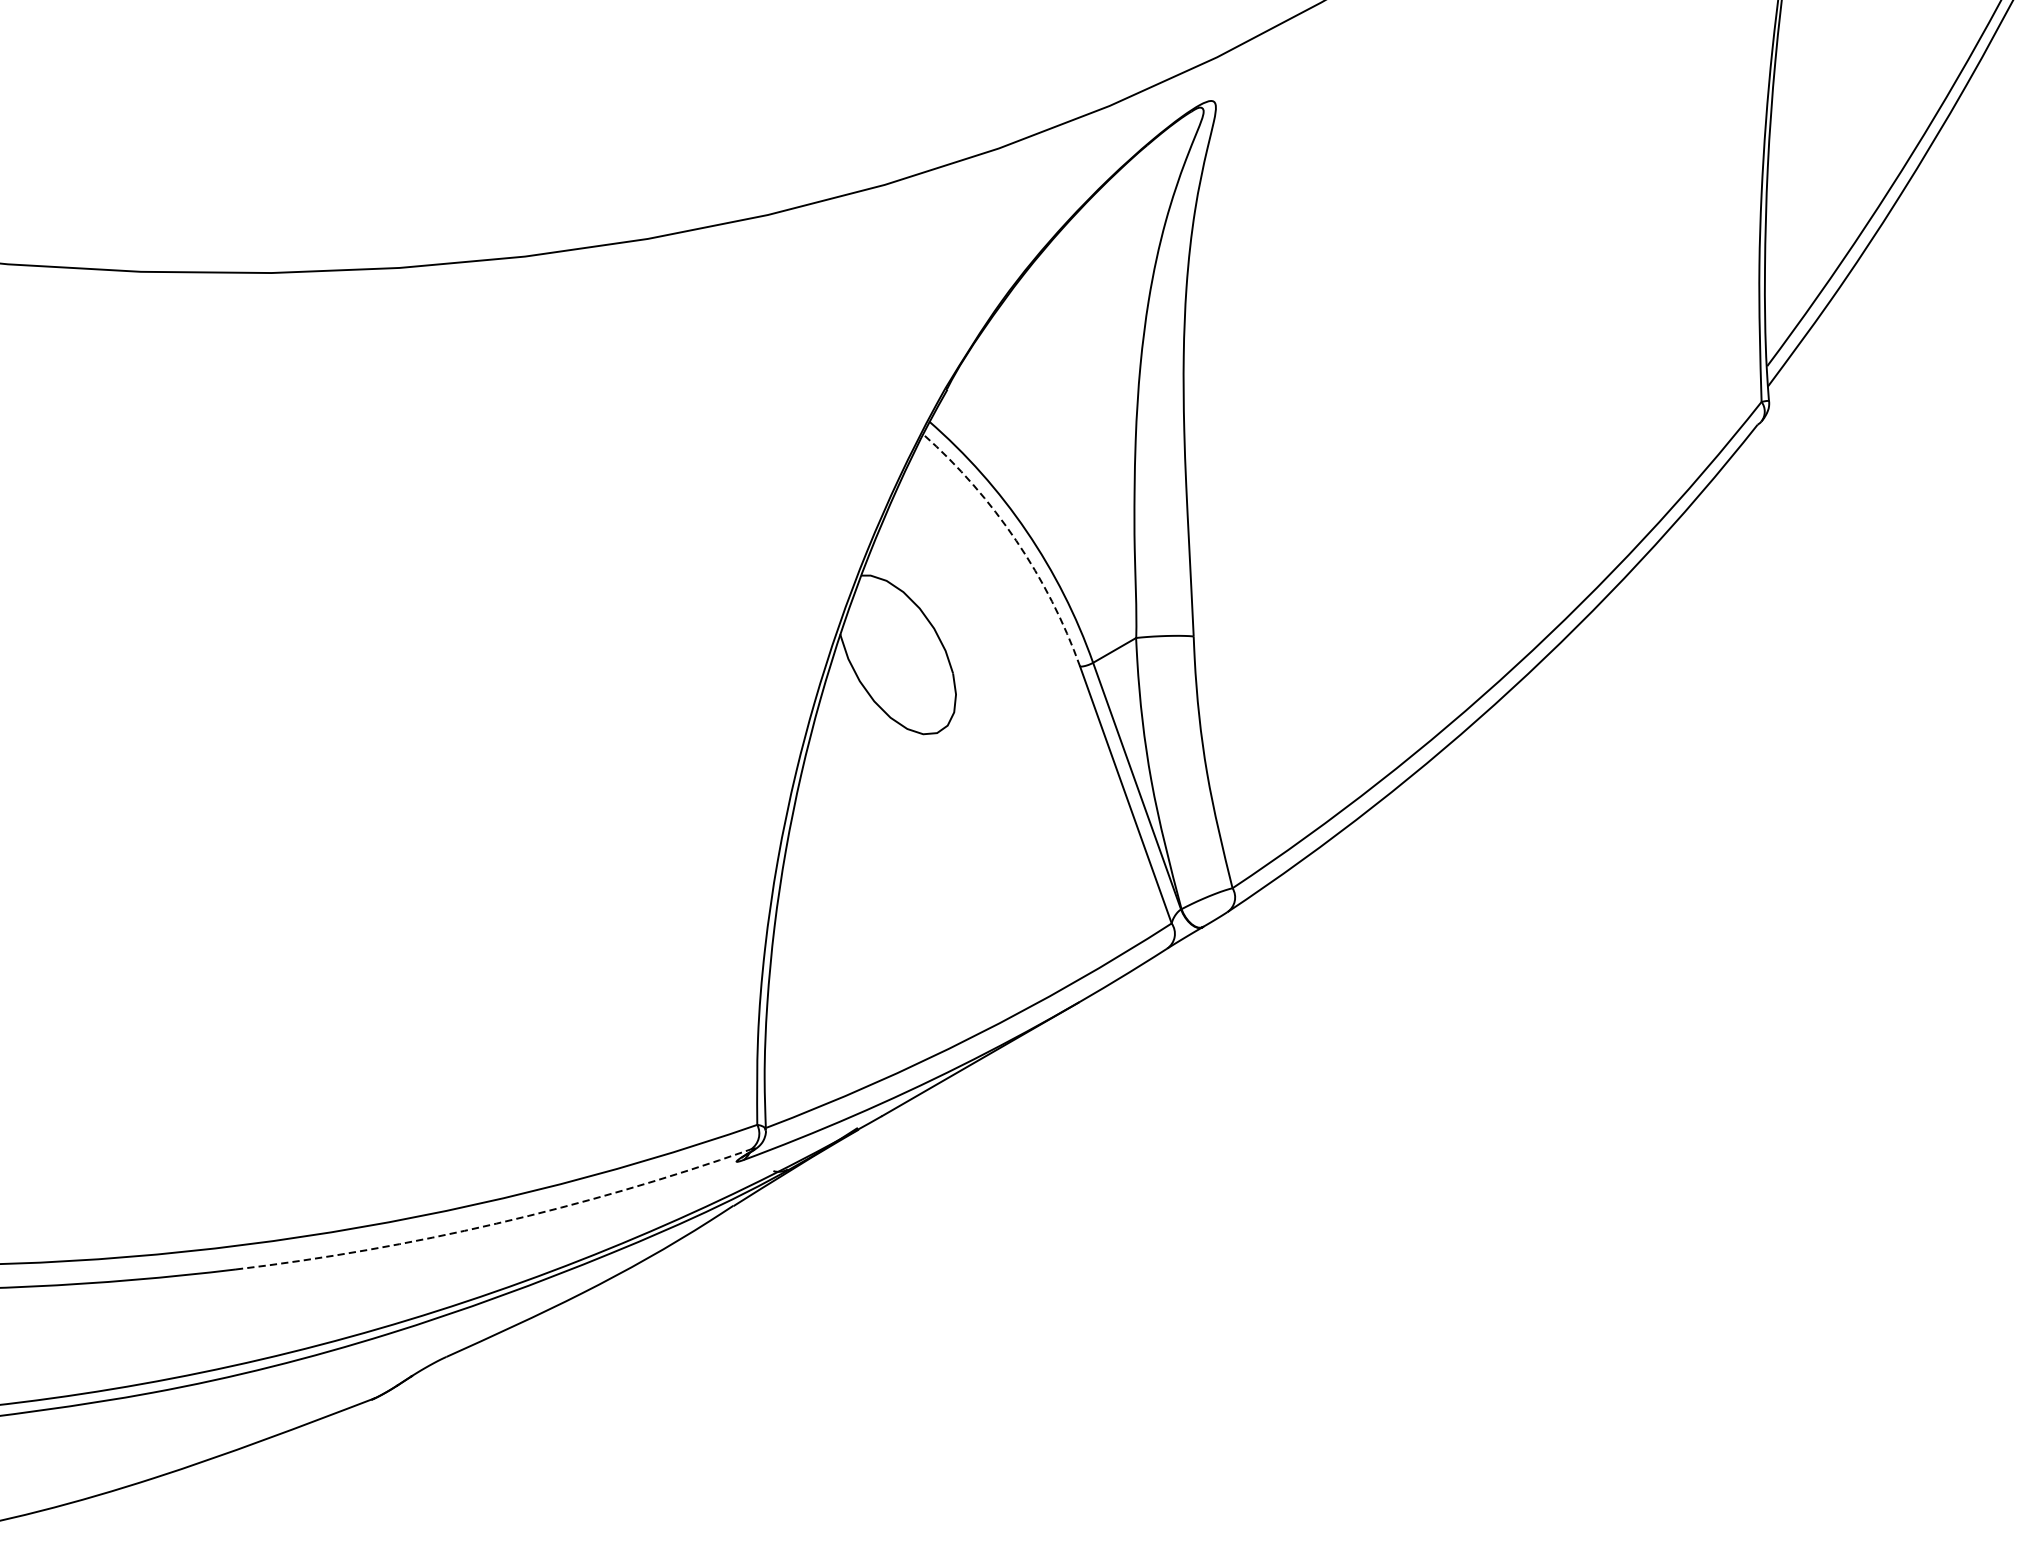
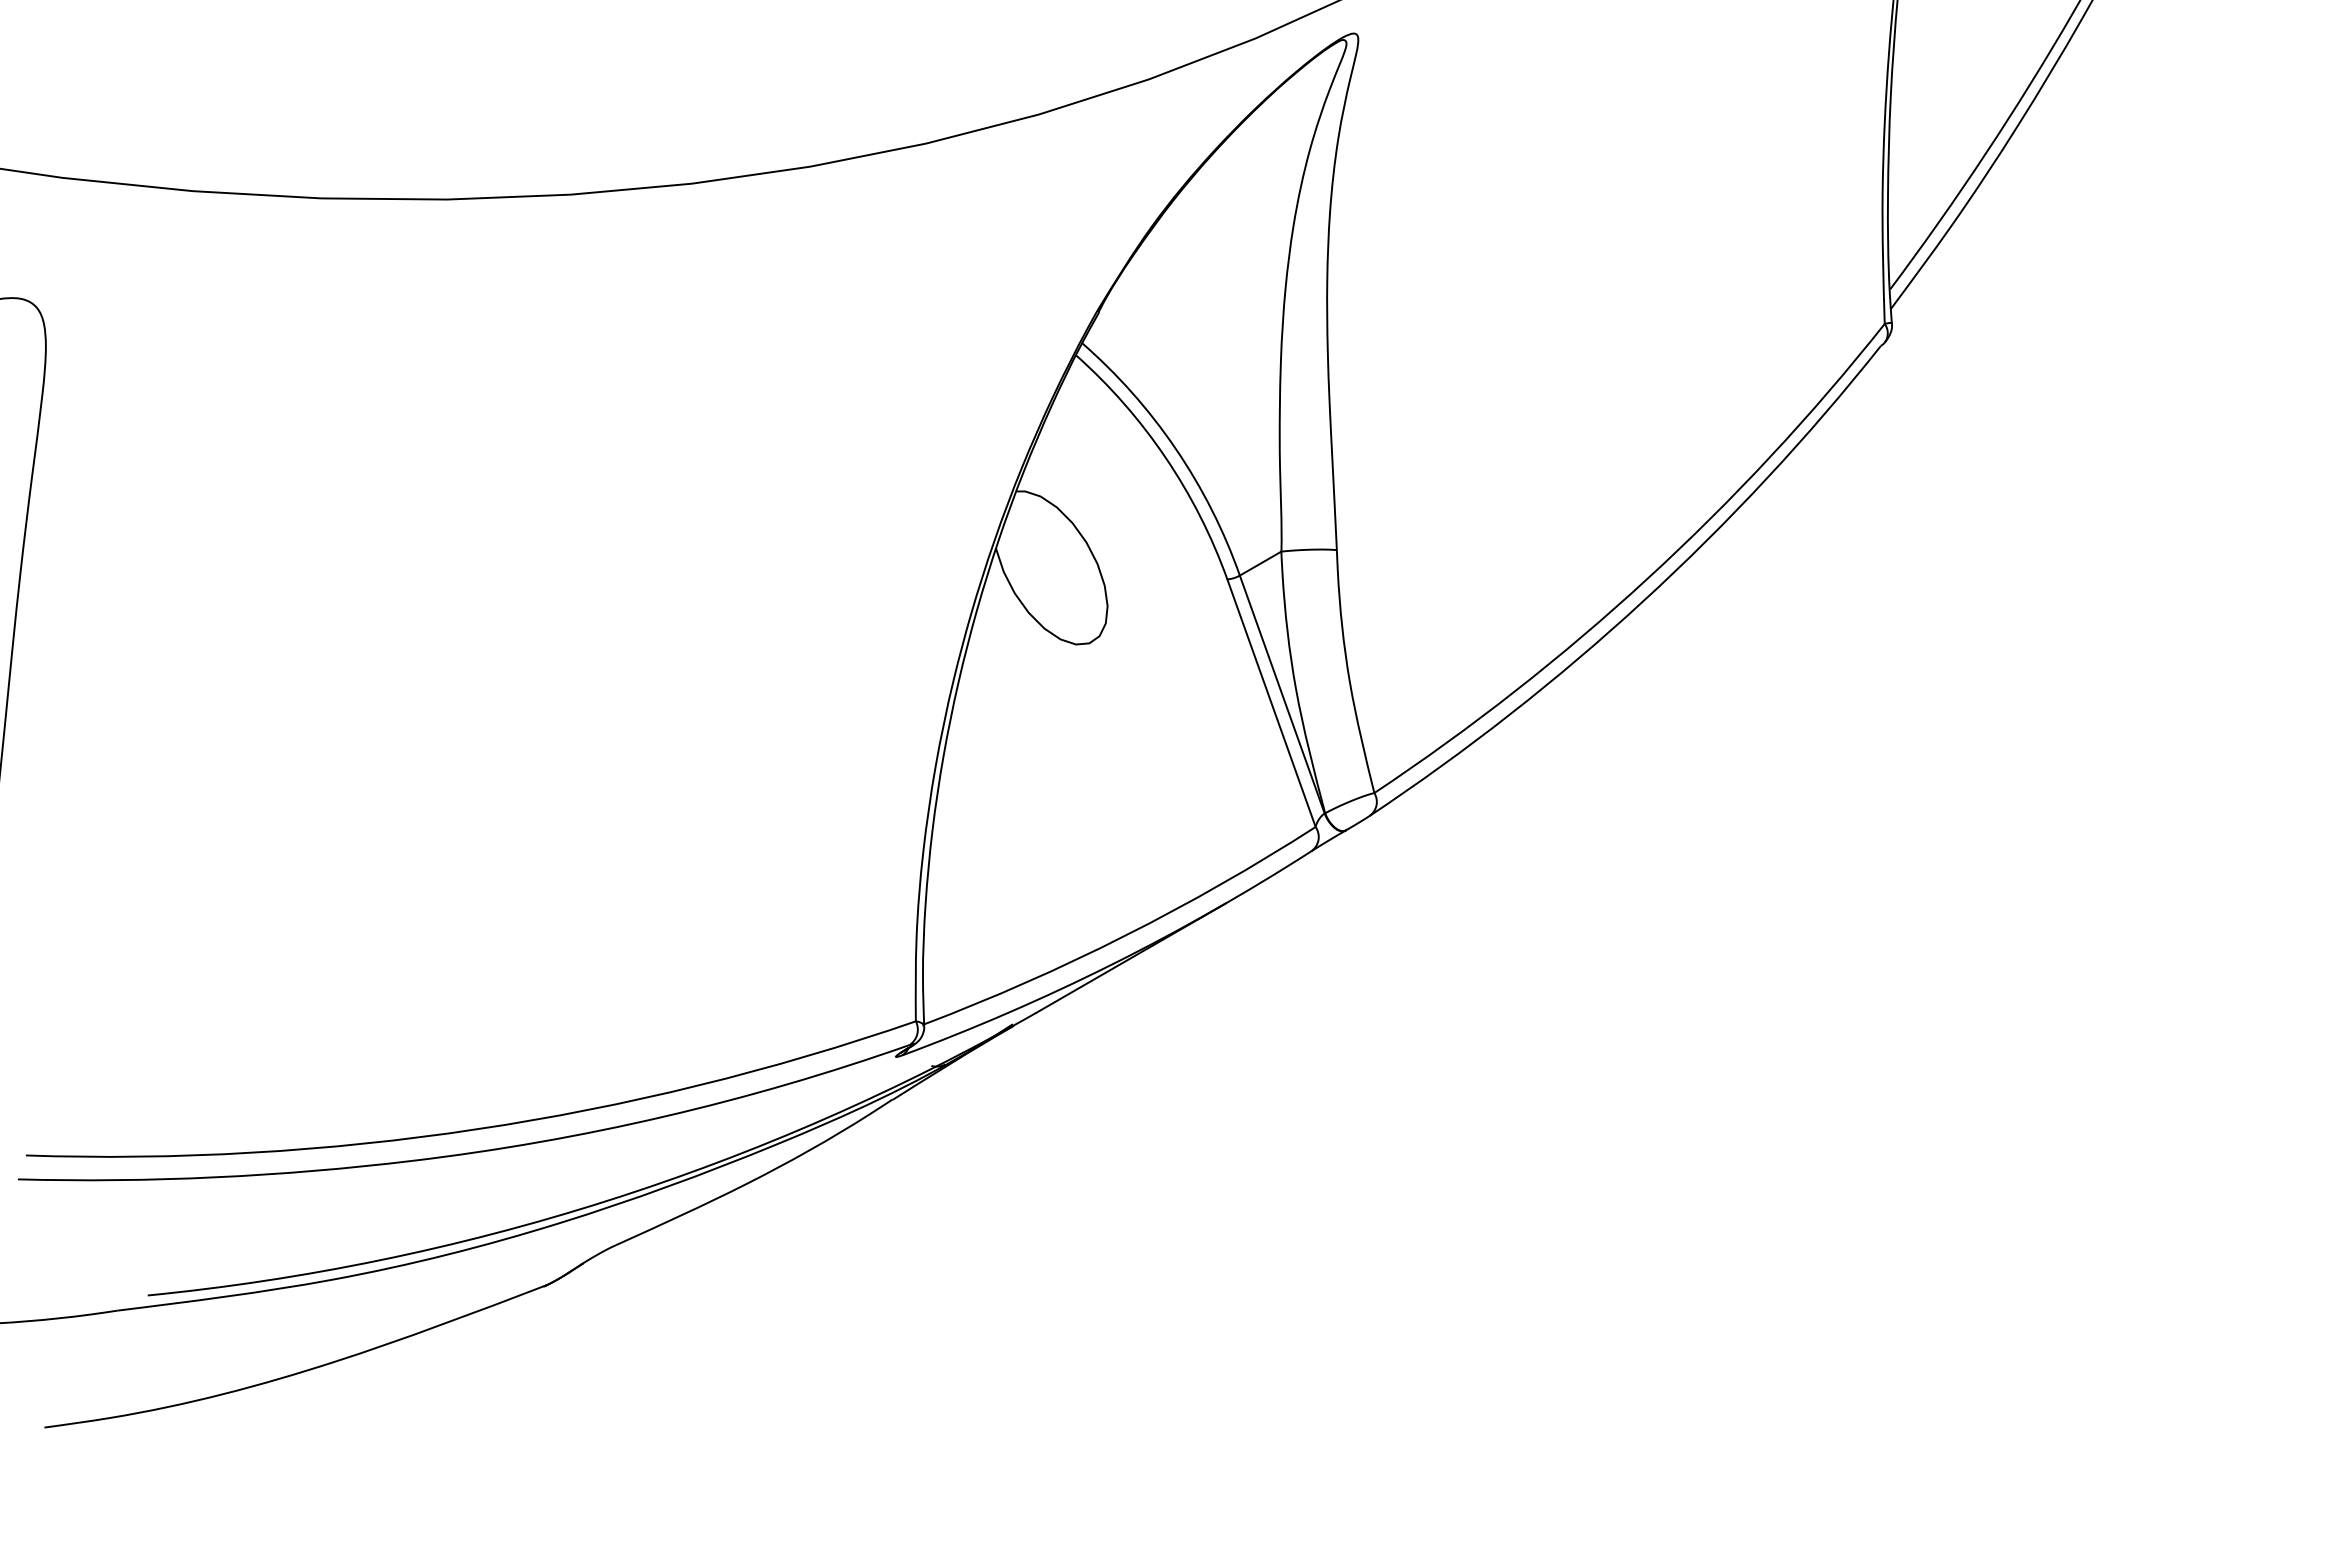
arc: (1016, 540) -> (1165, 457), dashed -> solid
arc: (496, 1223) -> (664, 1116), dashed -> solid

